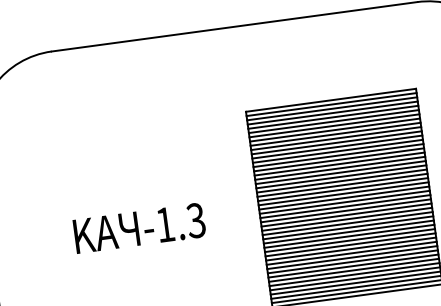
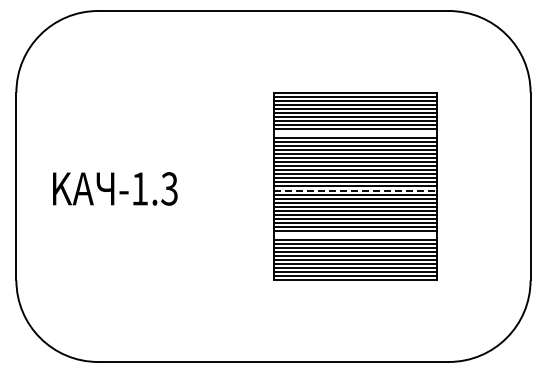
line: (336, 142) -> (354, 133), removed
line: (345, 202) -> (355, 190), solid -> dashed
text: (139, 227) -> (115, 188), moved
line: (350, 249) -> (354, 235), removed

